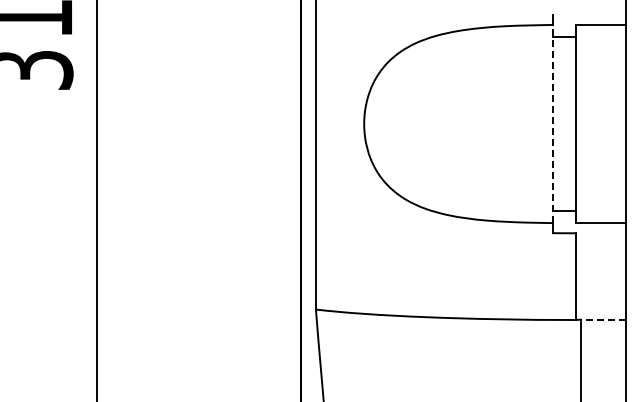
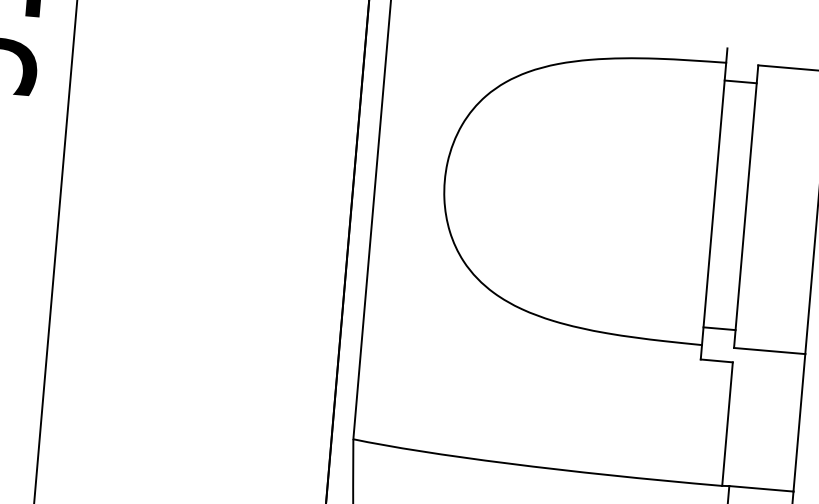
line: (553, 123) -> (714, 203), dashed -> solid
line: (603, 319) -> (761, 488), dashed -> solid

